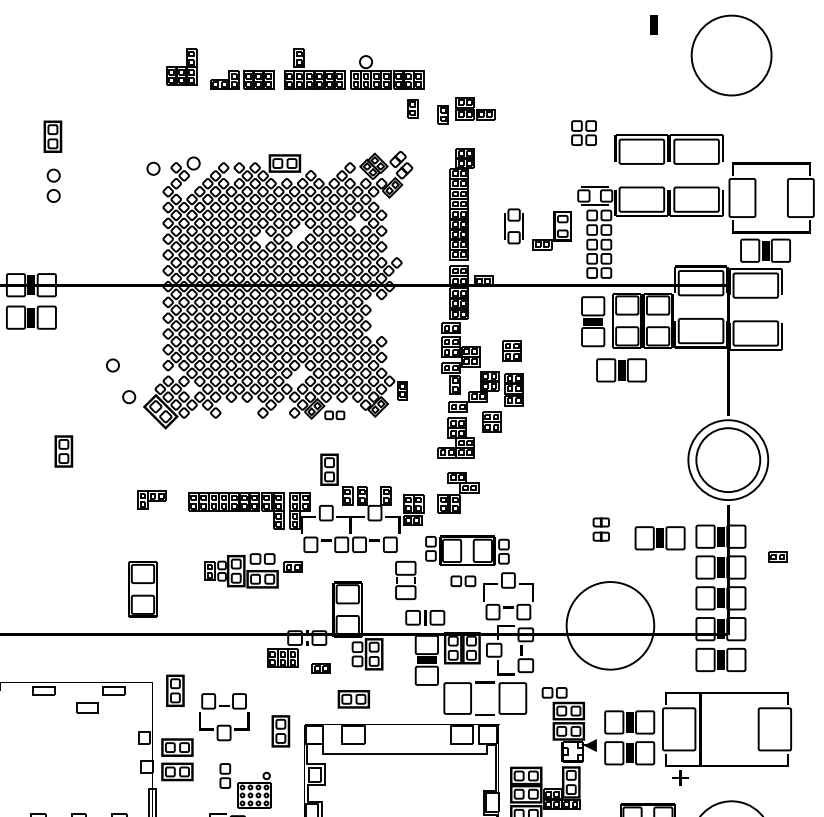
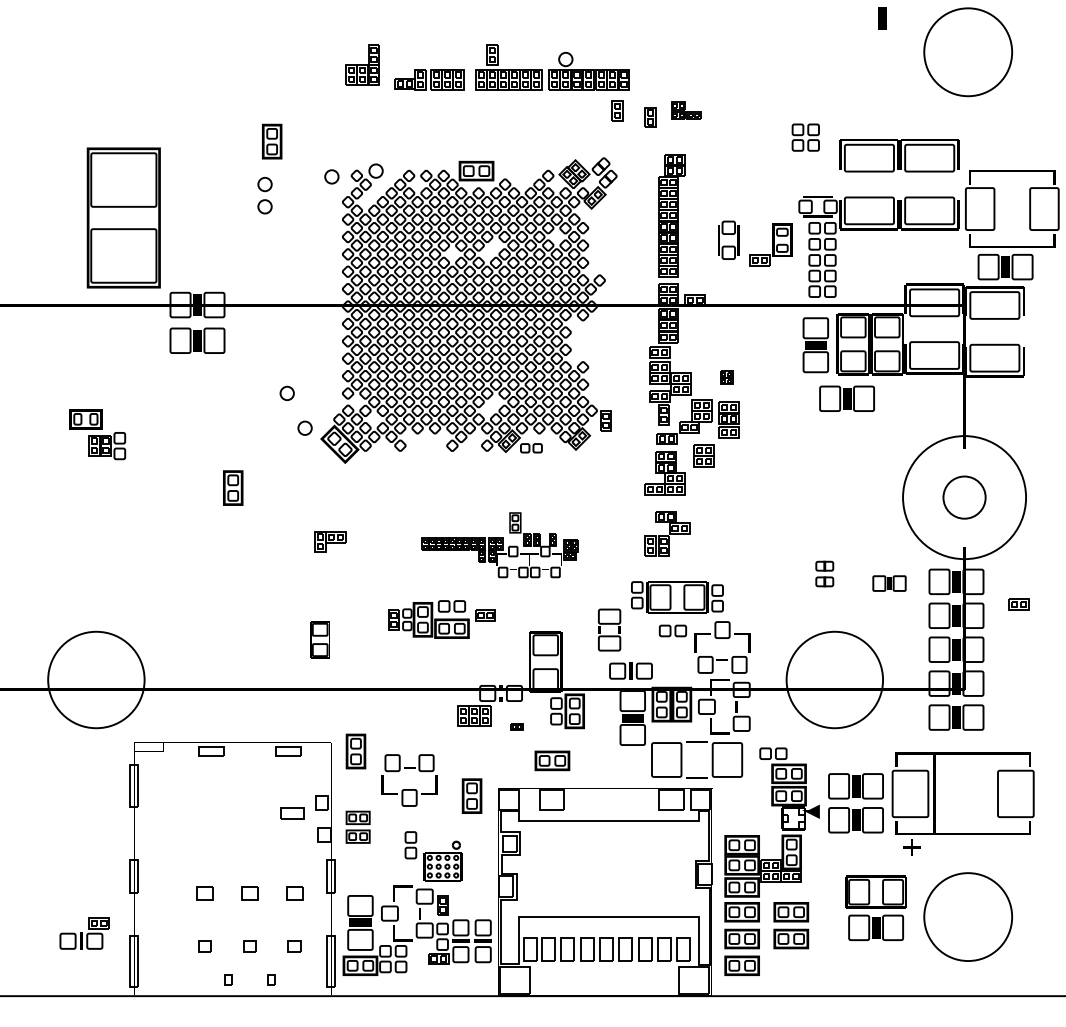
part: (474, 108) -> (685, 110), size x0.7
part: (53, 136) -> (272, 141), moved
part: (53, 185) -> (264, 195), moved
part: (512, 351) -> (726, 377), size x0.6
circle: (728, 460) -> (964, 497), size x0.6
circle: (728, 460) -> (964, 497), size x1.4
part: (305, 502) -> (499, 544), size x0.6
part: (660, 538) -> (889, 583), size x0.6
part: (142, 589) -> (319, 639), size x0.6
part: (321, 668) -> (516, 726), size x0.6
part: (87, 708) -> (292, 813), moved
part: (176, 758) -> (357, 826), size x0.7

